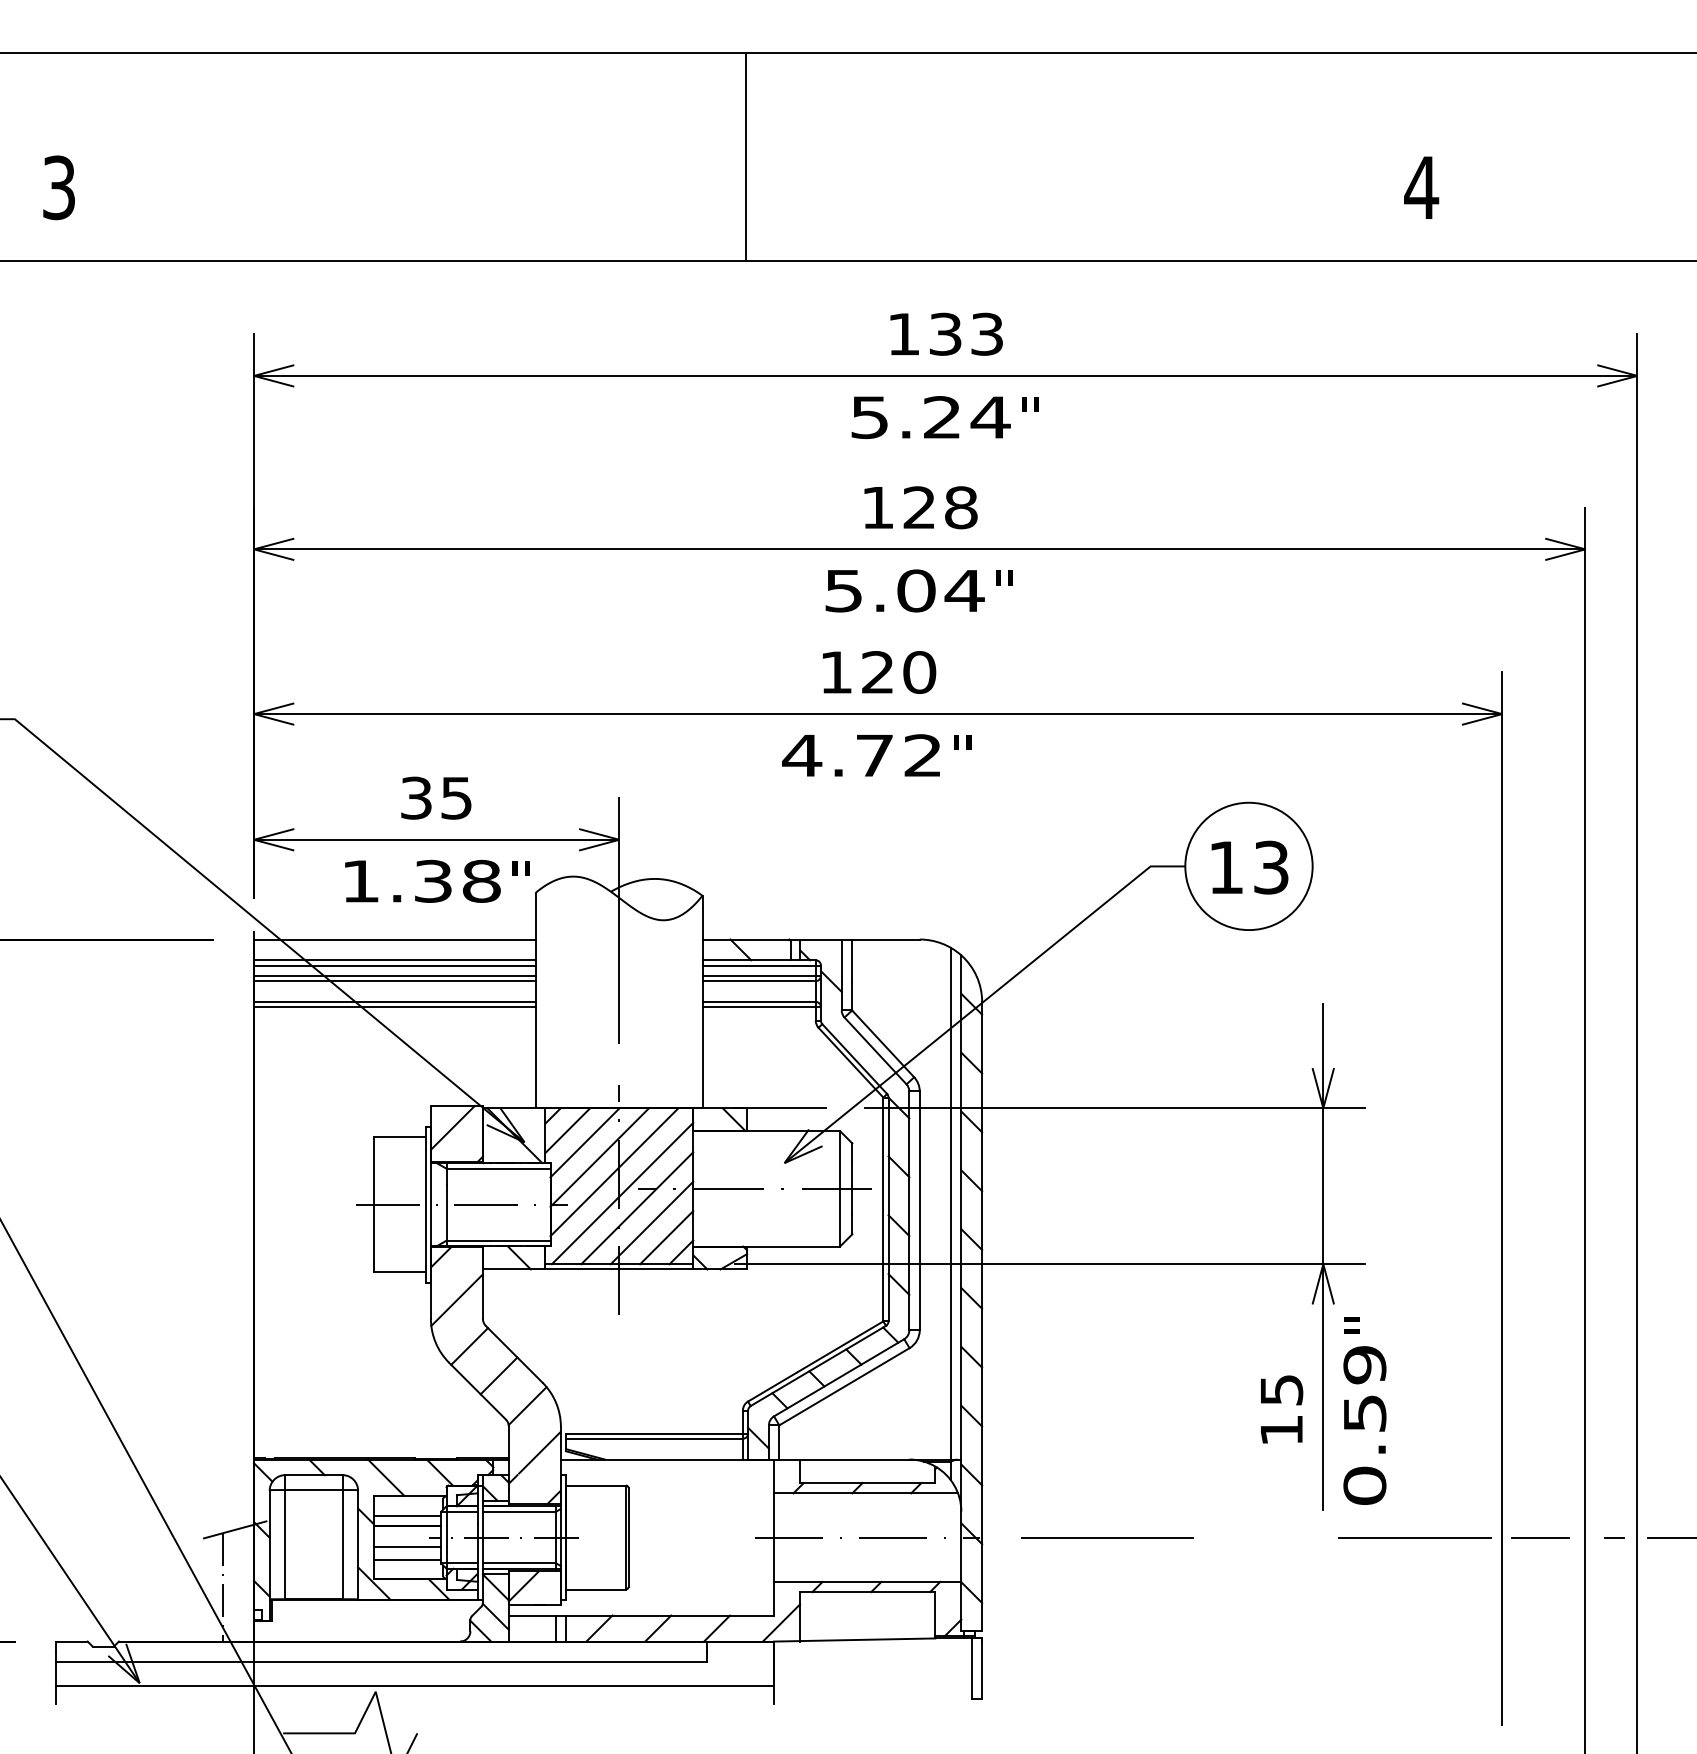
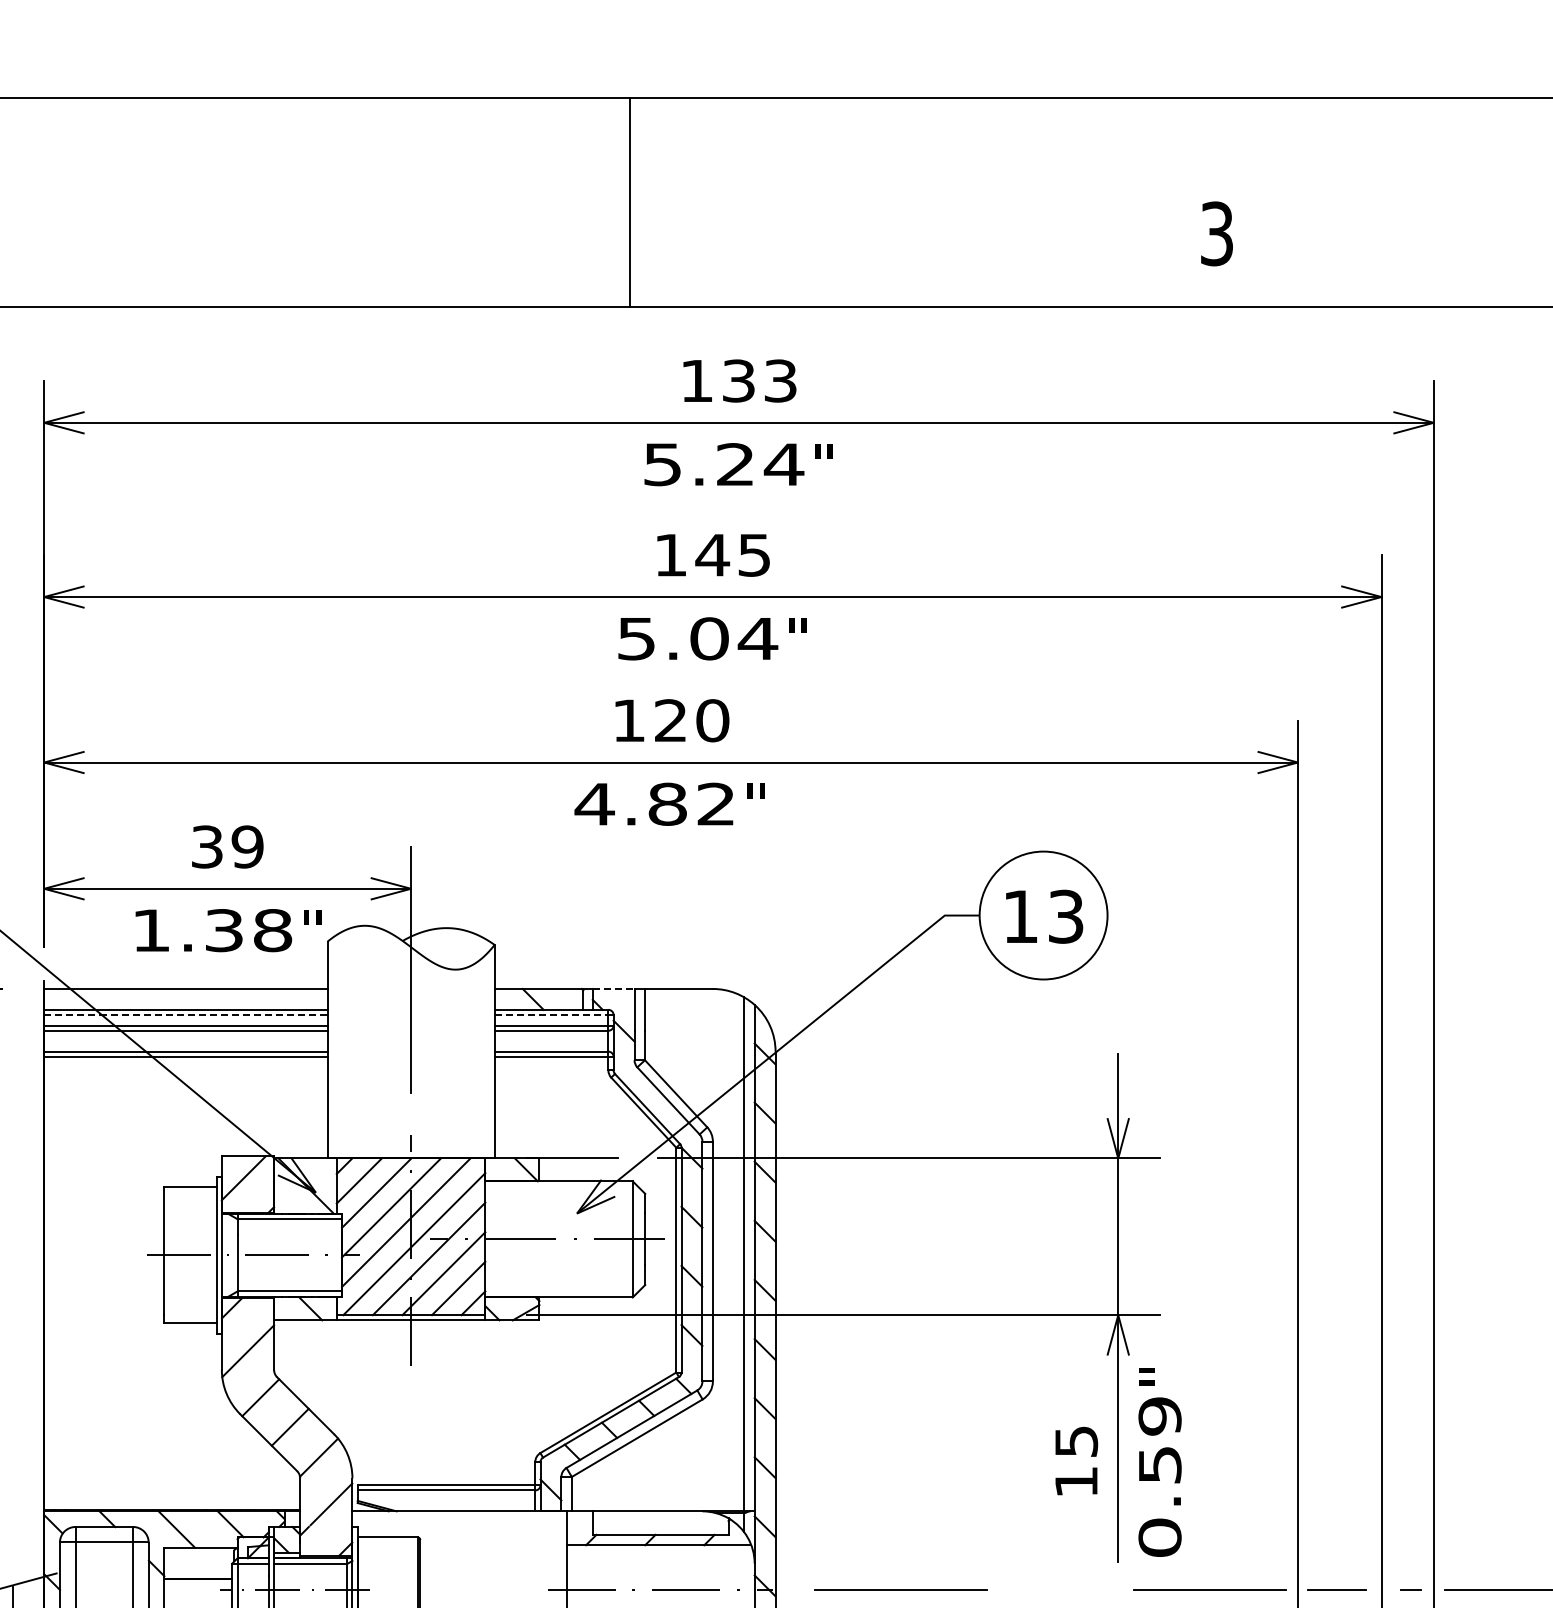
line: (746, 156) -> (630, 202), moved
text: (1421, 187) -> (1216, 233), 4 -> 3
text: (939, 507) -> (732, 555), 128 -> 145
text: (874, 755) -> (667, 804), 4.72 -> 4.82
text: (456, 797) -> (247, 846), 35 -> 39
line: (820, 939) -> (613, 988), solid -> dashed
line: (395, 965) -> (186, 1015), solid -> dashed
line: (759, 965) -> (551, 1015), solid -> dashed
line: (407, 1516) -> (198, 1568), removed
line: (407, 1547) -> (198, 1599), removed

